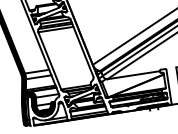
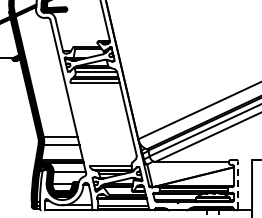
line: (49, 60) -> (79, 124), removed
line: (169, 86) -> (238, 185), solid -> dashed

